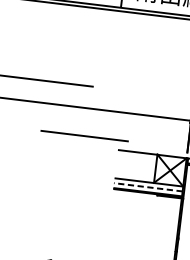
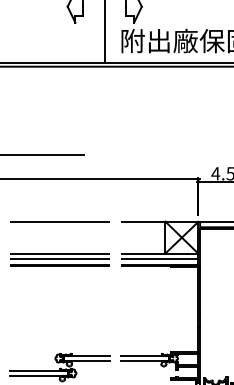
line: (84, 135) -> (59, 221), moved
part: (59, 176) -> (59, 259), added
line: (148, 187) -> (159, 259), dashed -> solid

